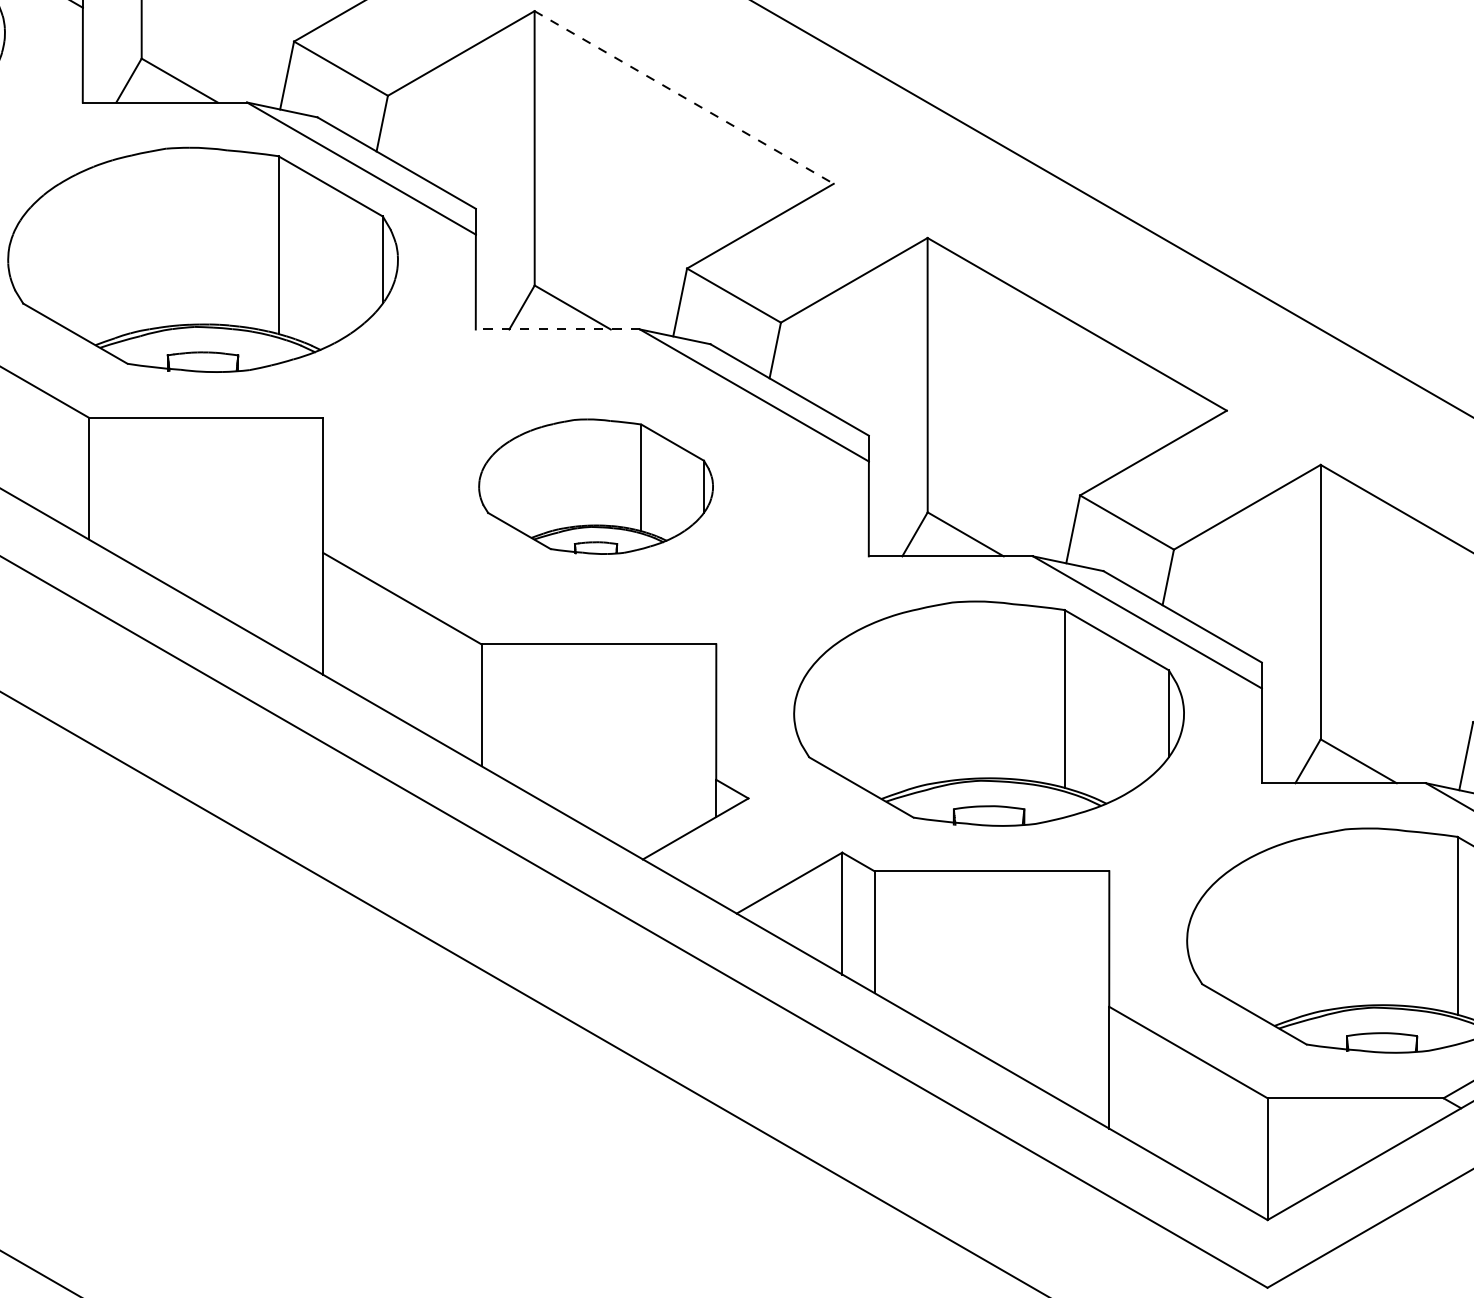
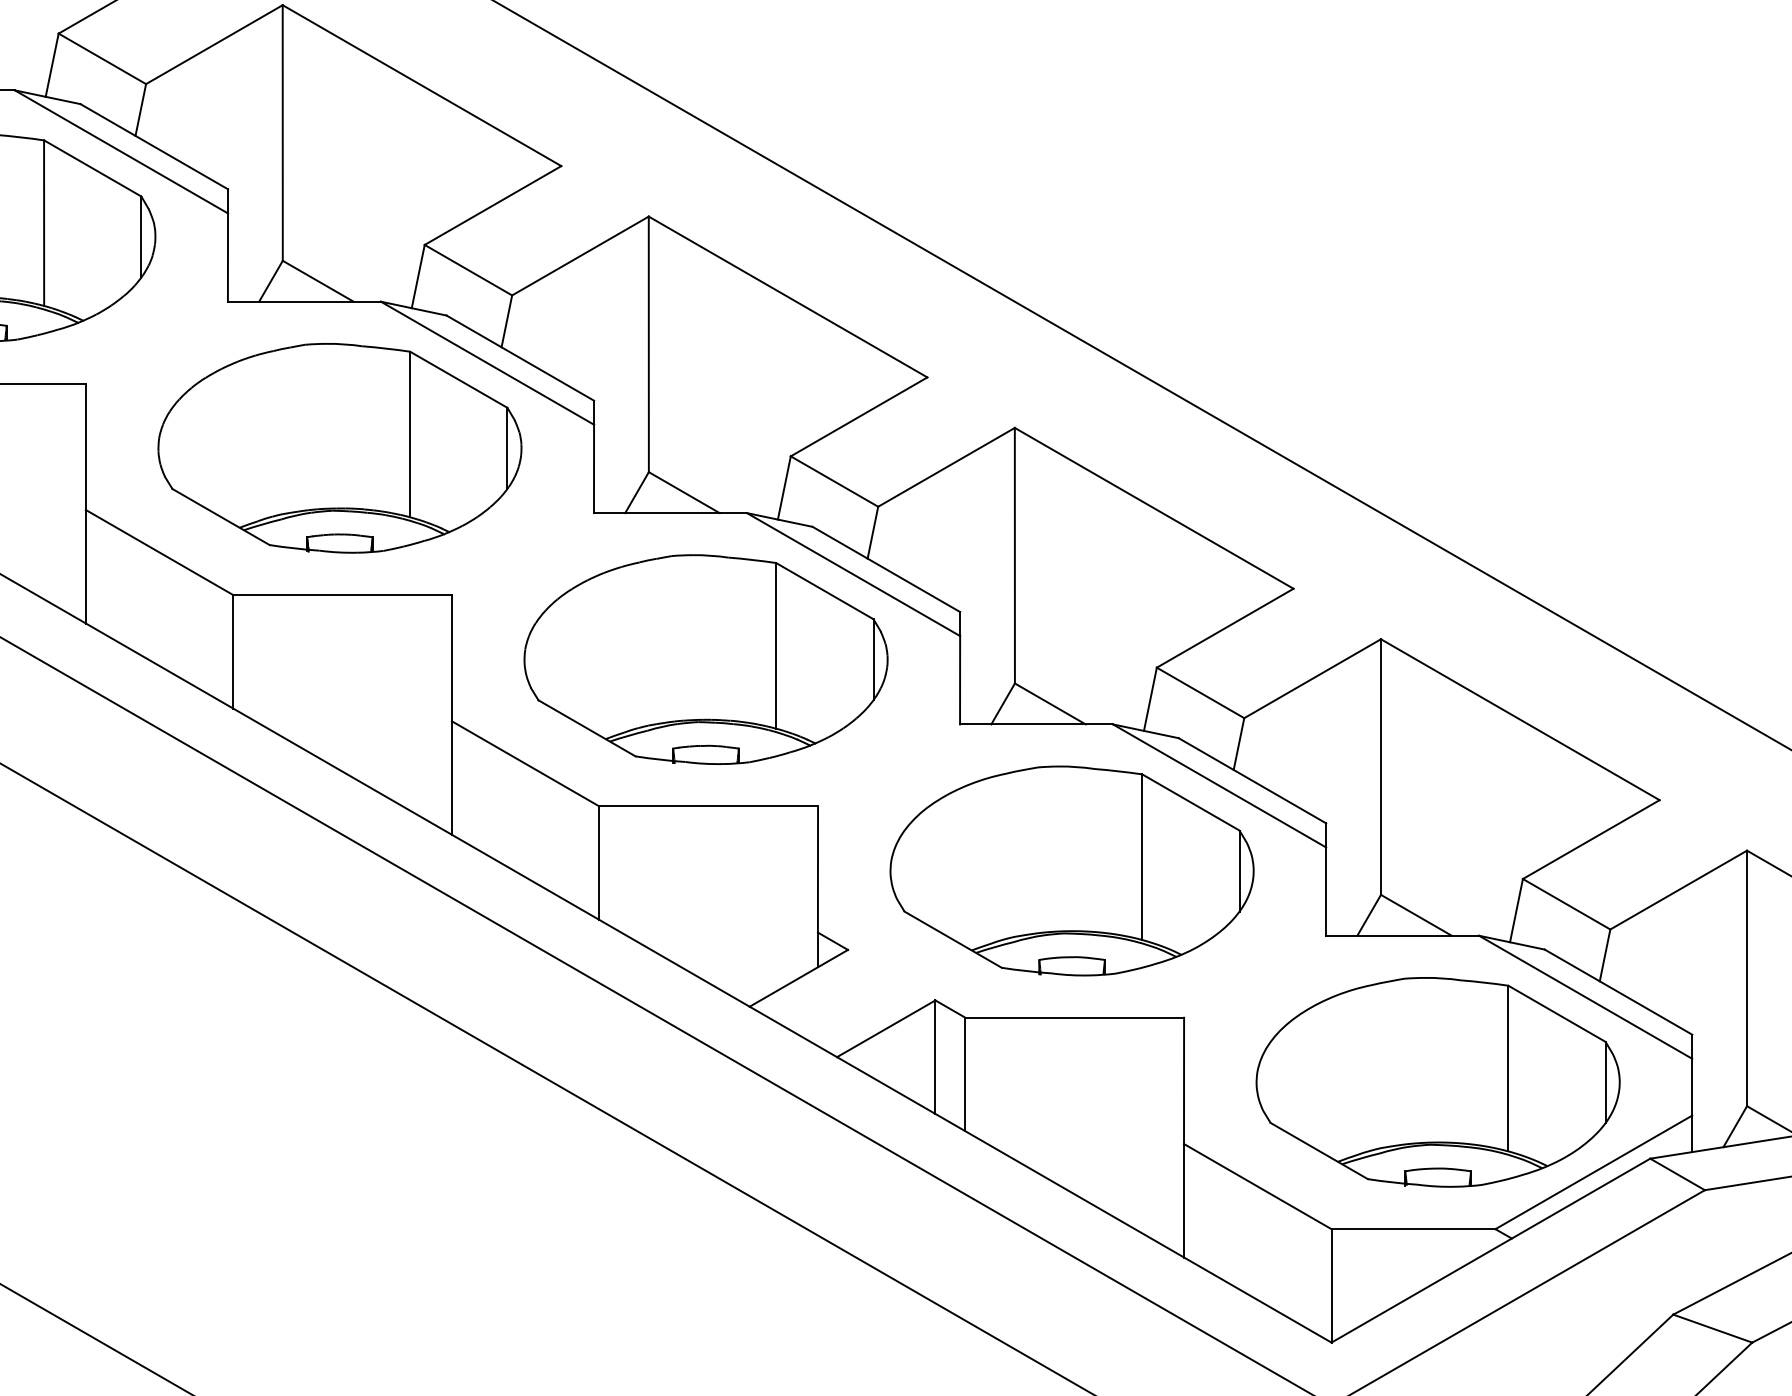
line: (684, 98) -> (788, 297), dashed -> solid
line: (557, 329) -> (670, 513), dashed -> solid
part: (595, 486) -> (705, 659), size x1.67

